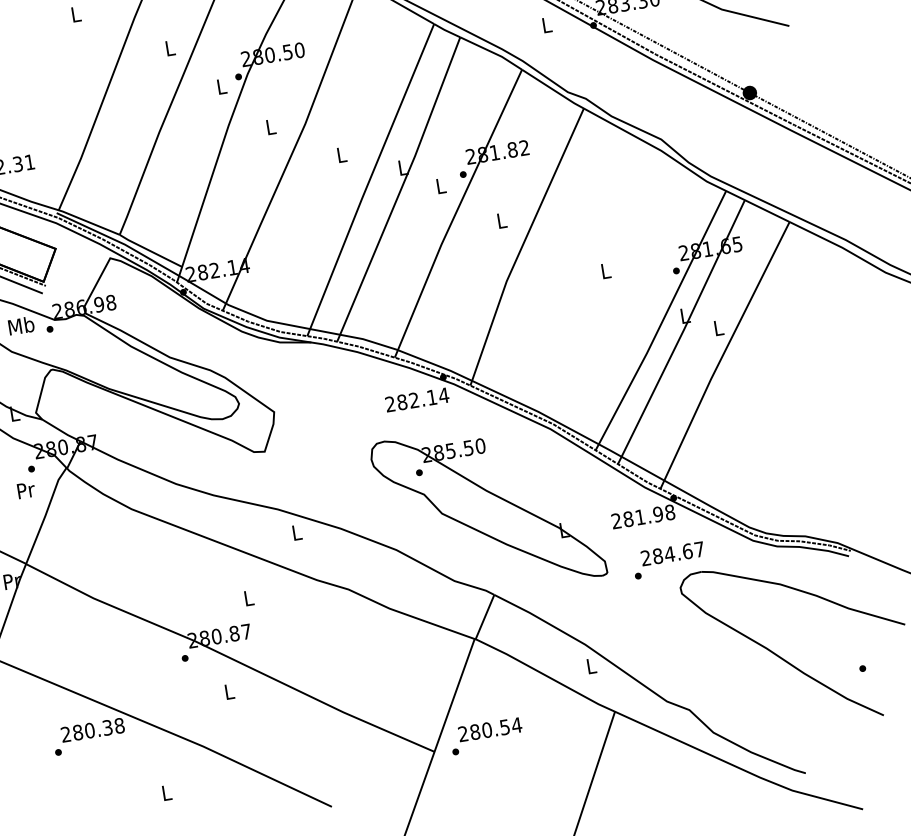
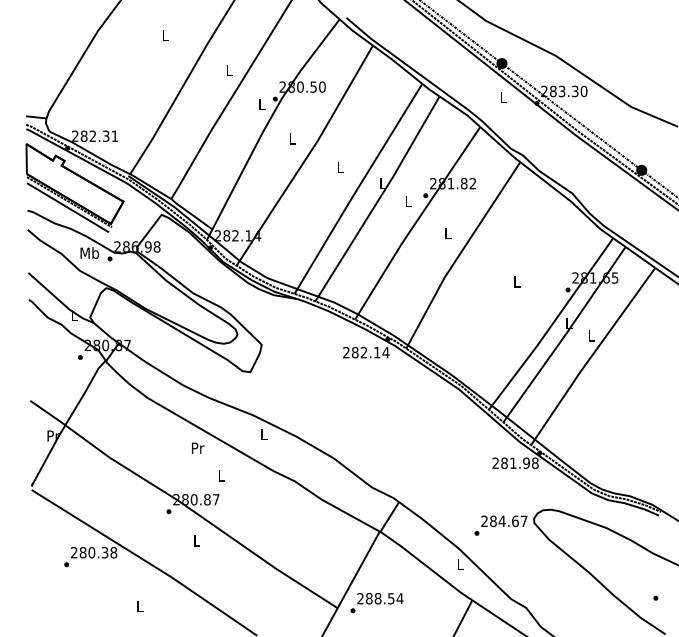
text: (26, 489) -> (198, 447), moved
part: (487, 509) -> (404, 439), removed
text: (668, 560) -> (500, 525), moved
text: (486, 730) -> (377, 598), 280.54 -> 288.54

